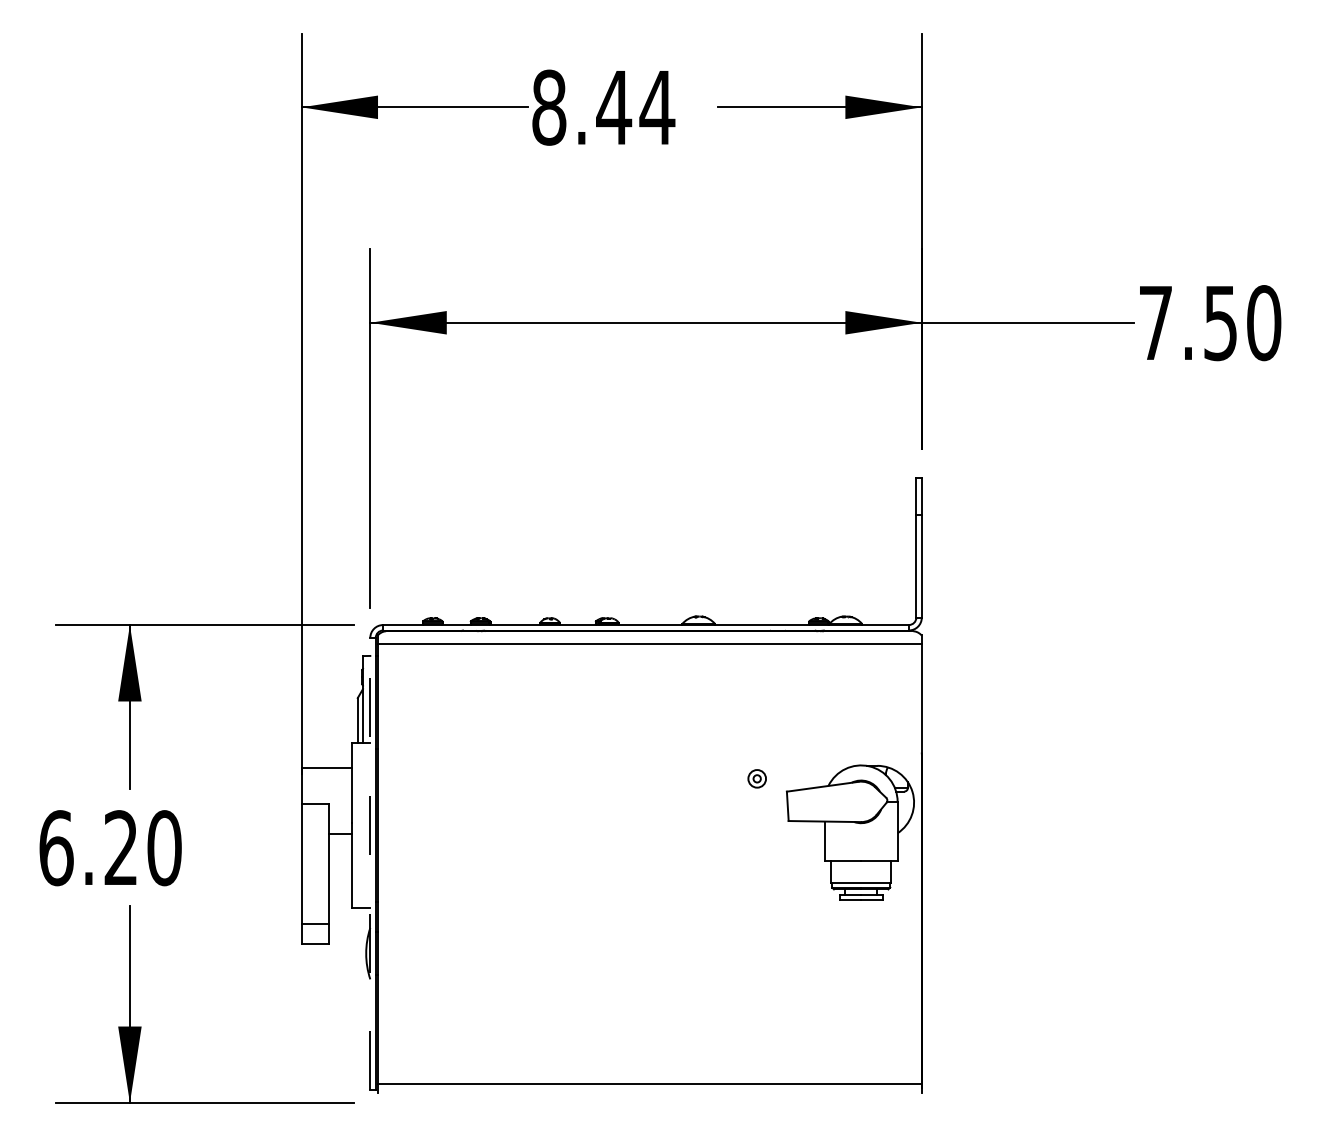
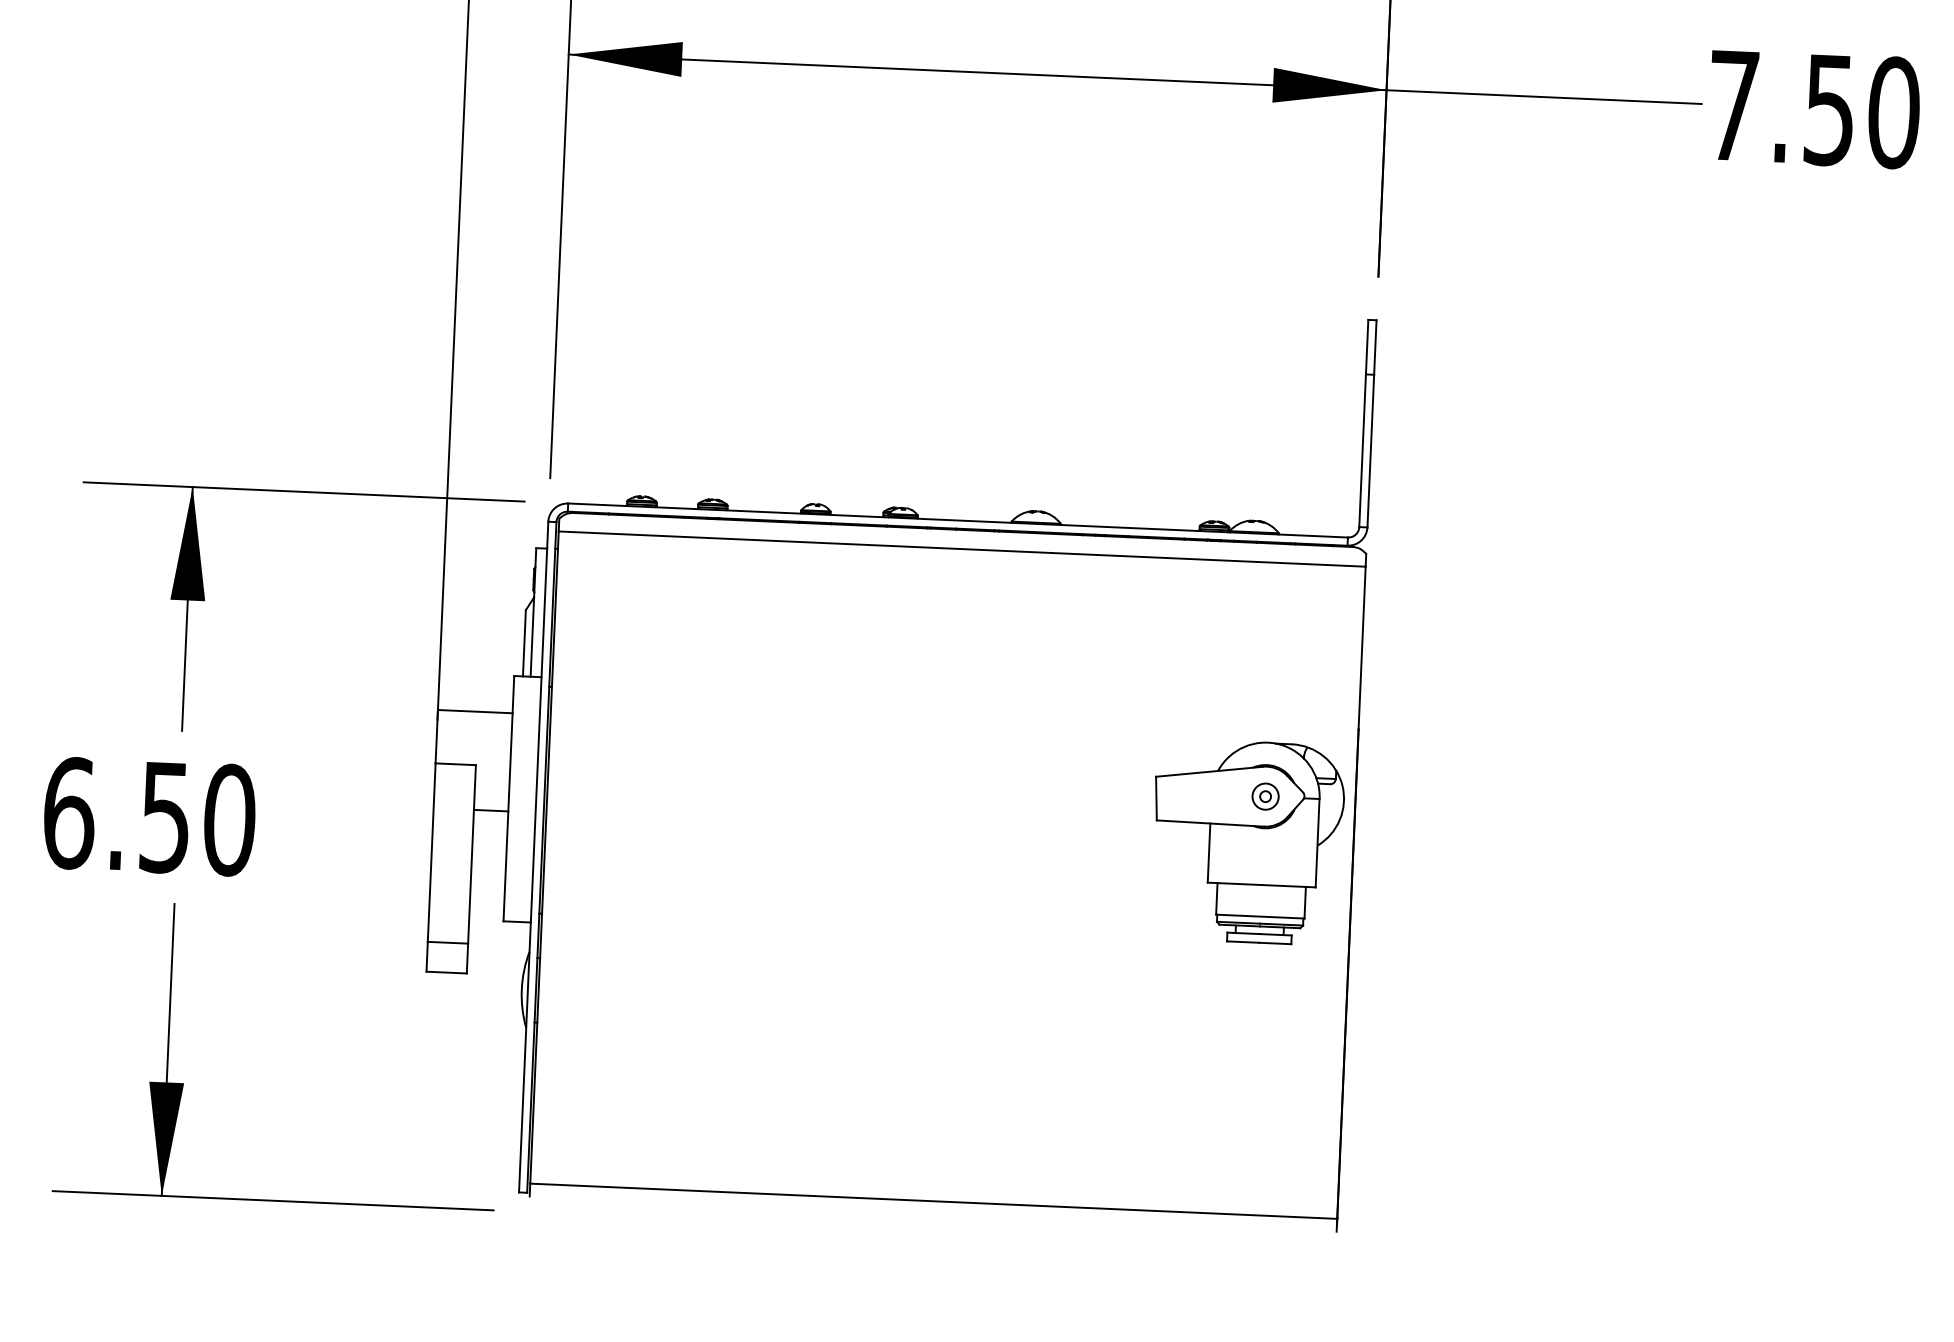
part: (756, 778) -> (1264, 796), moved
text: (120, 848) -> (164, 817), 6.20 -> 6.50
line: (370, 863) -> (533, 856), dashed -> solid

